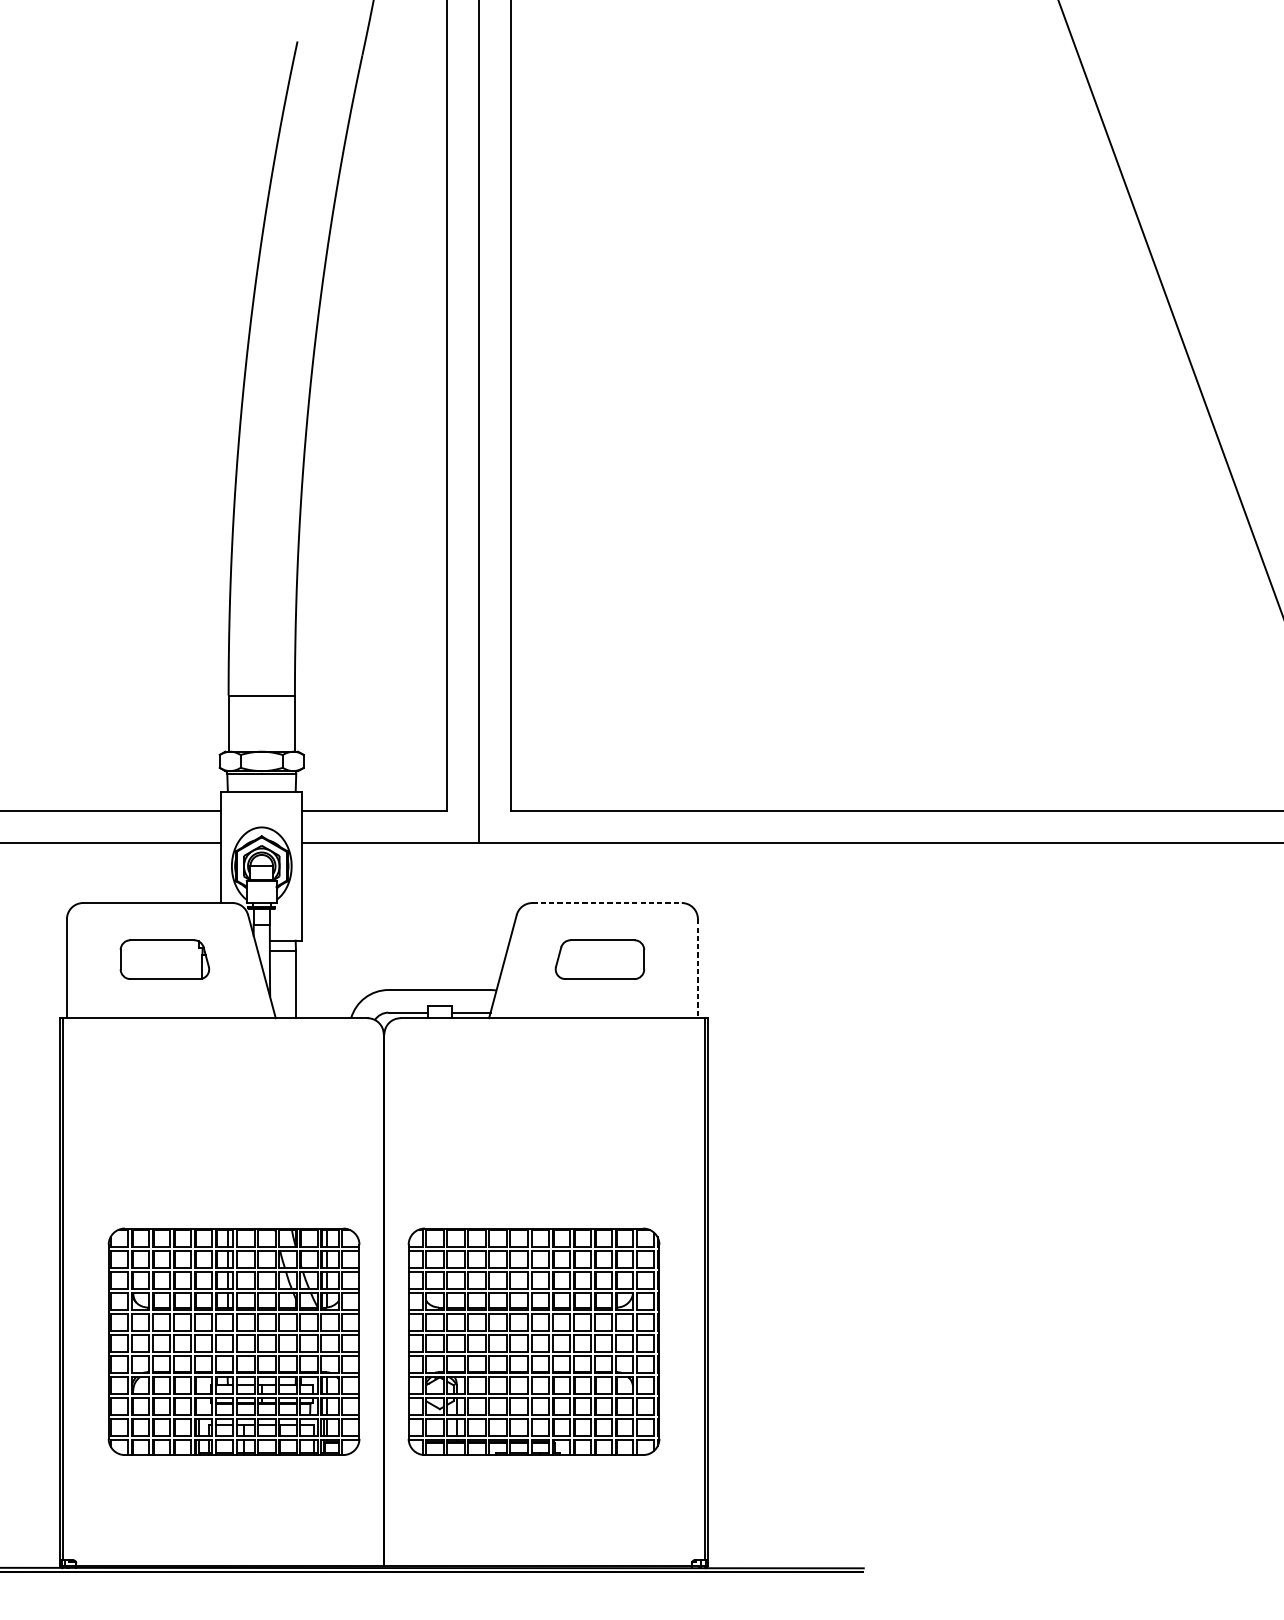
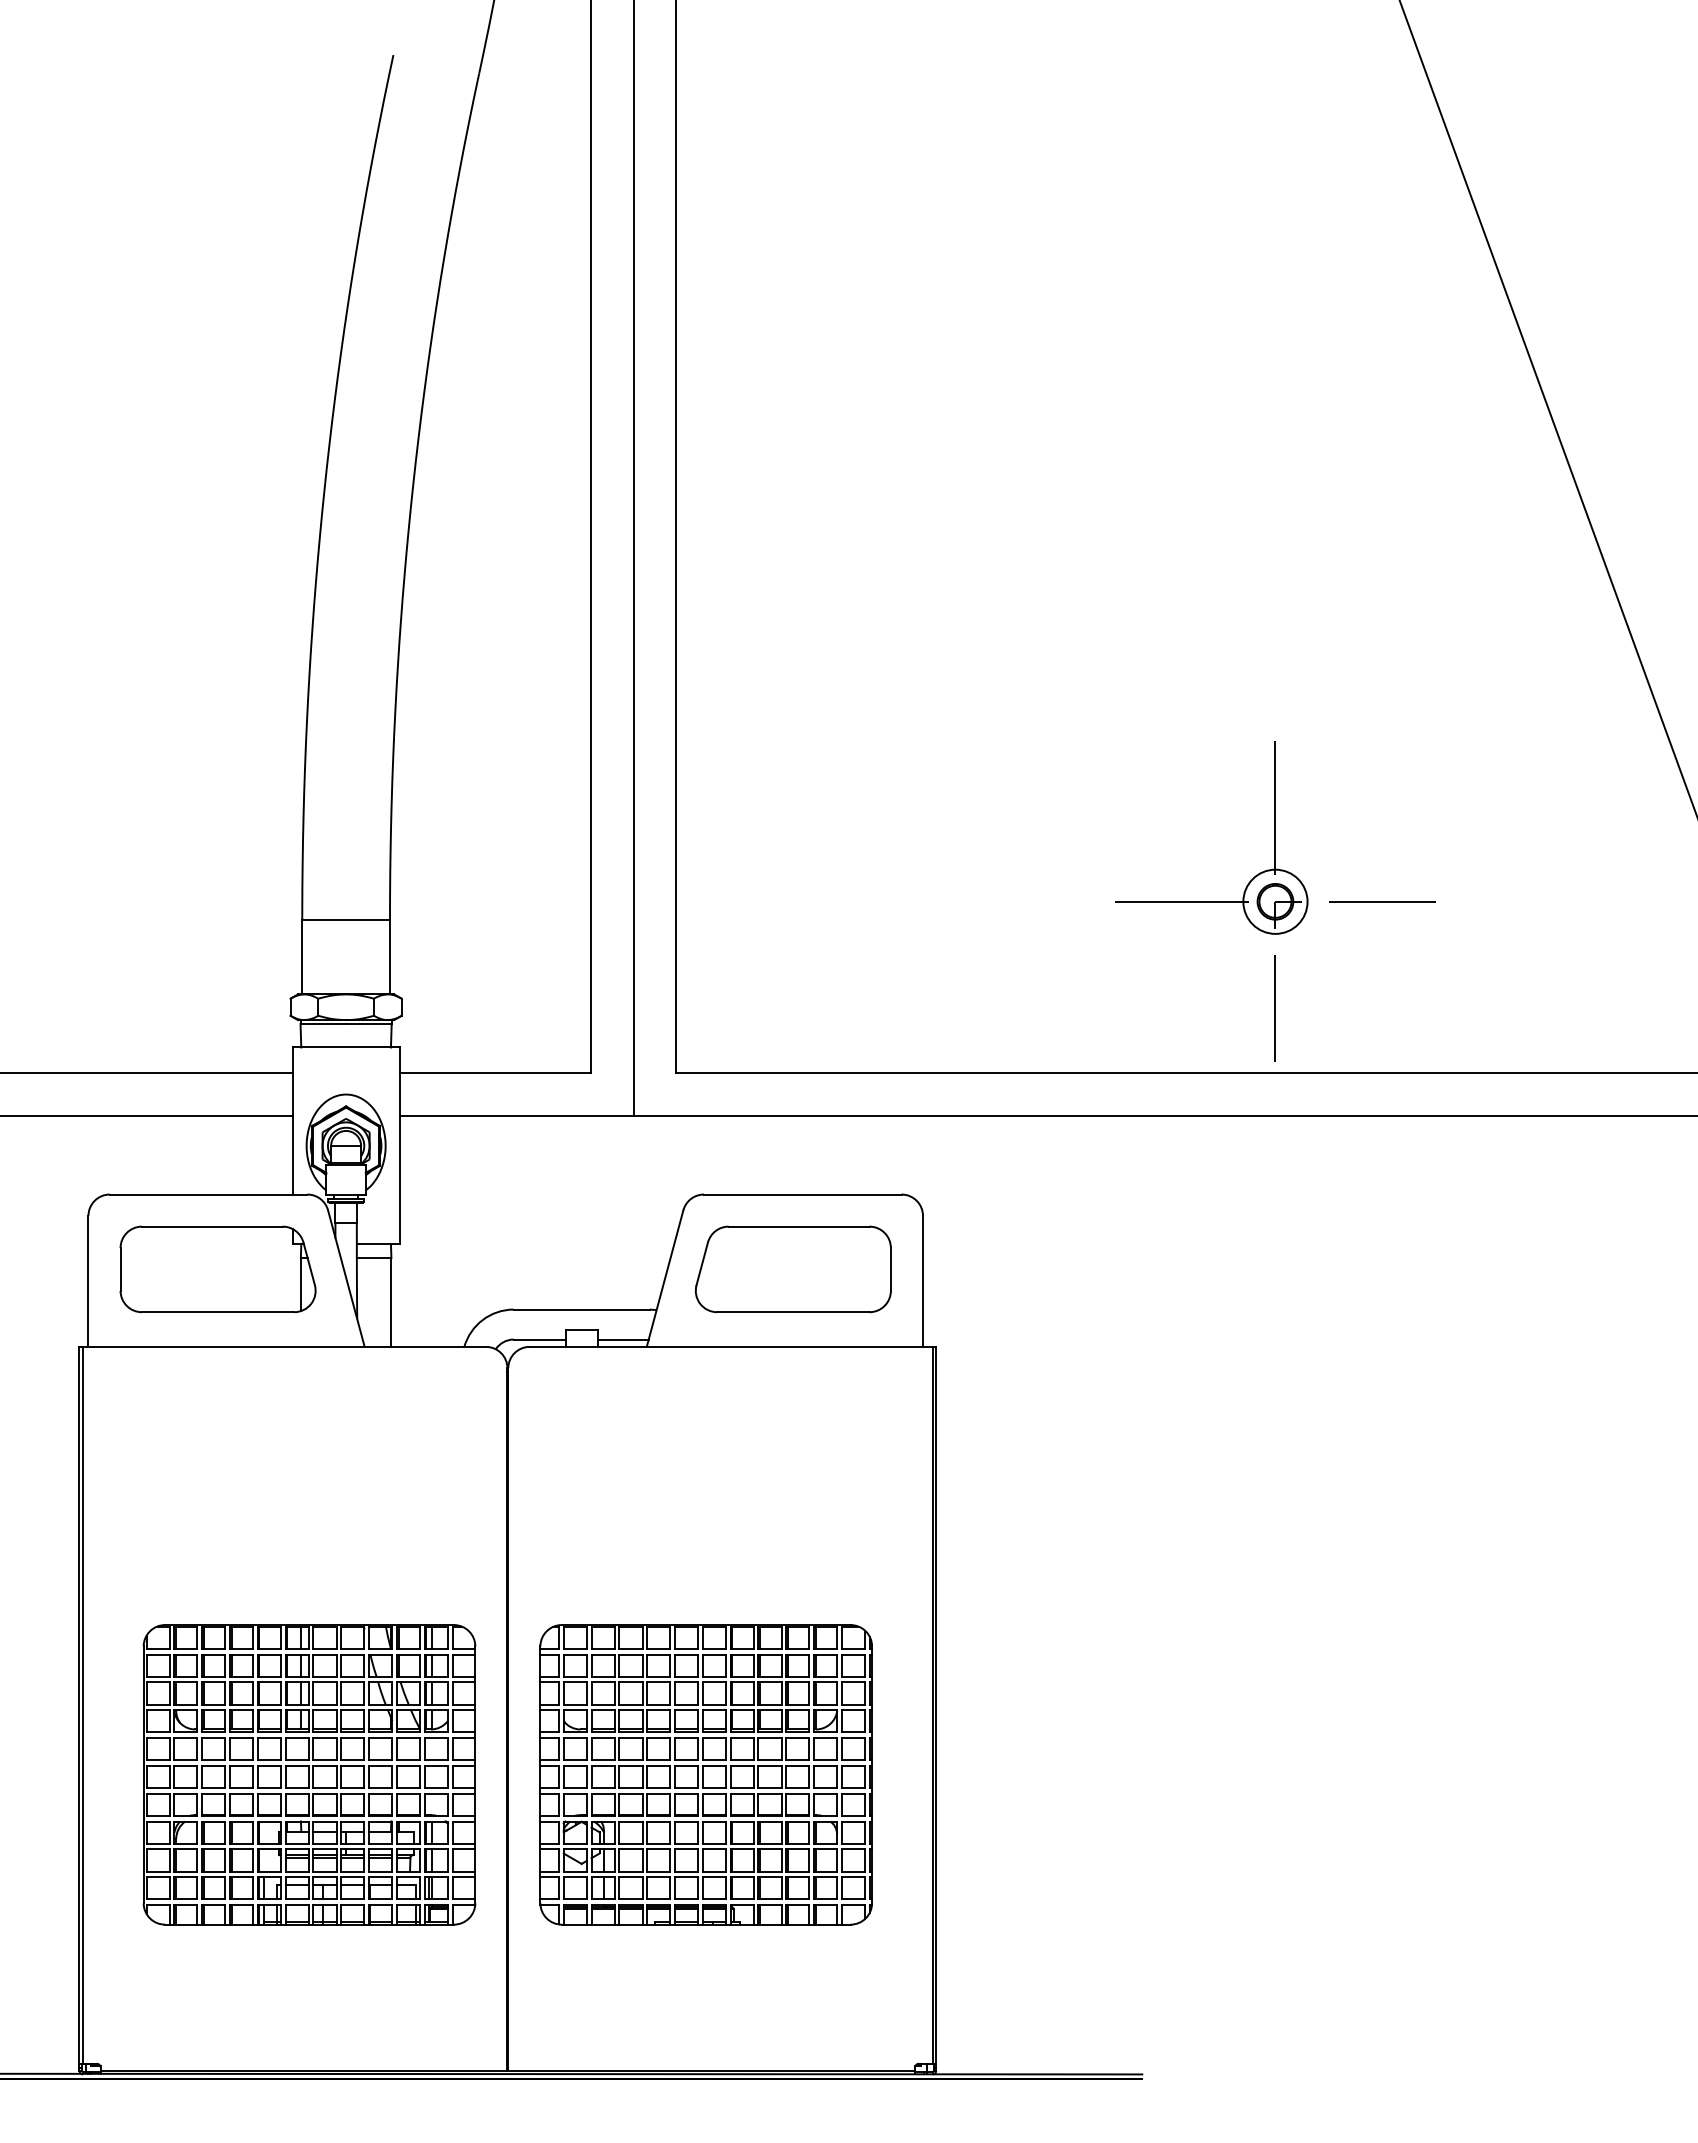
part: (964, 681) -> (1275, 901), added
line: (606, 903) -> (802, 1194), dashed -> solid
part: (164, 959) -> (217, 1269), size x1.67
part: (600, 959) -> (793, 1269), size x1.67
line: (698, 968) -> (923, 1281), dashed -> solid

